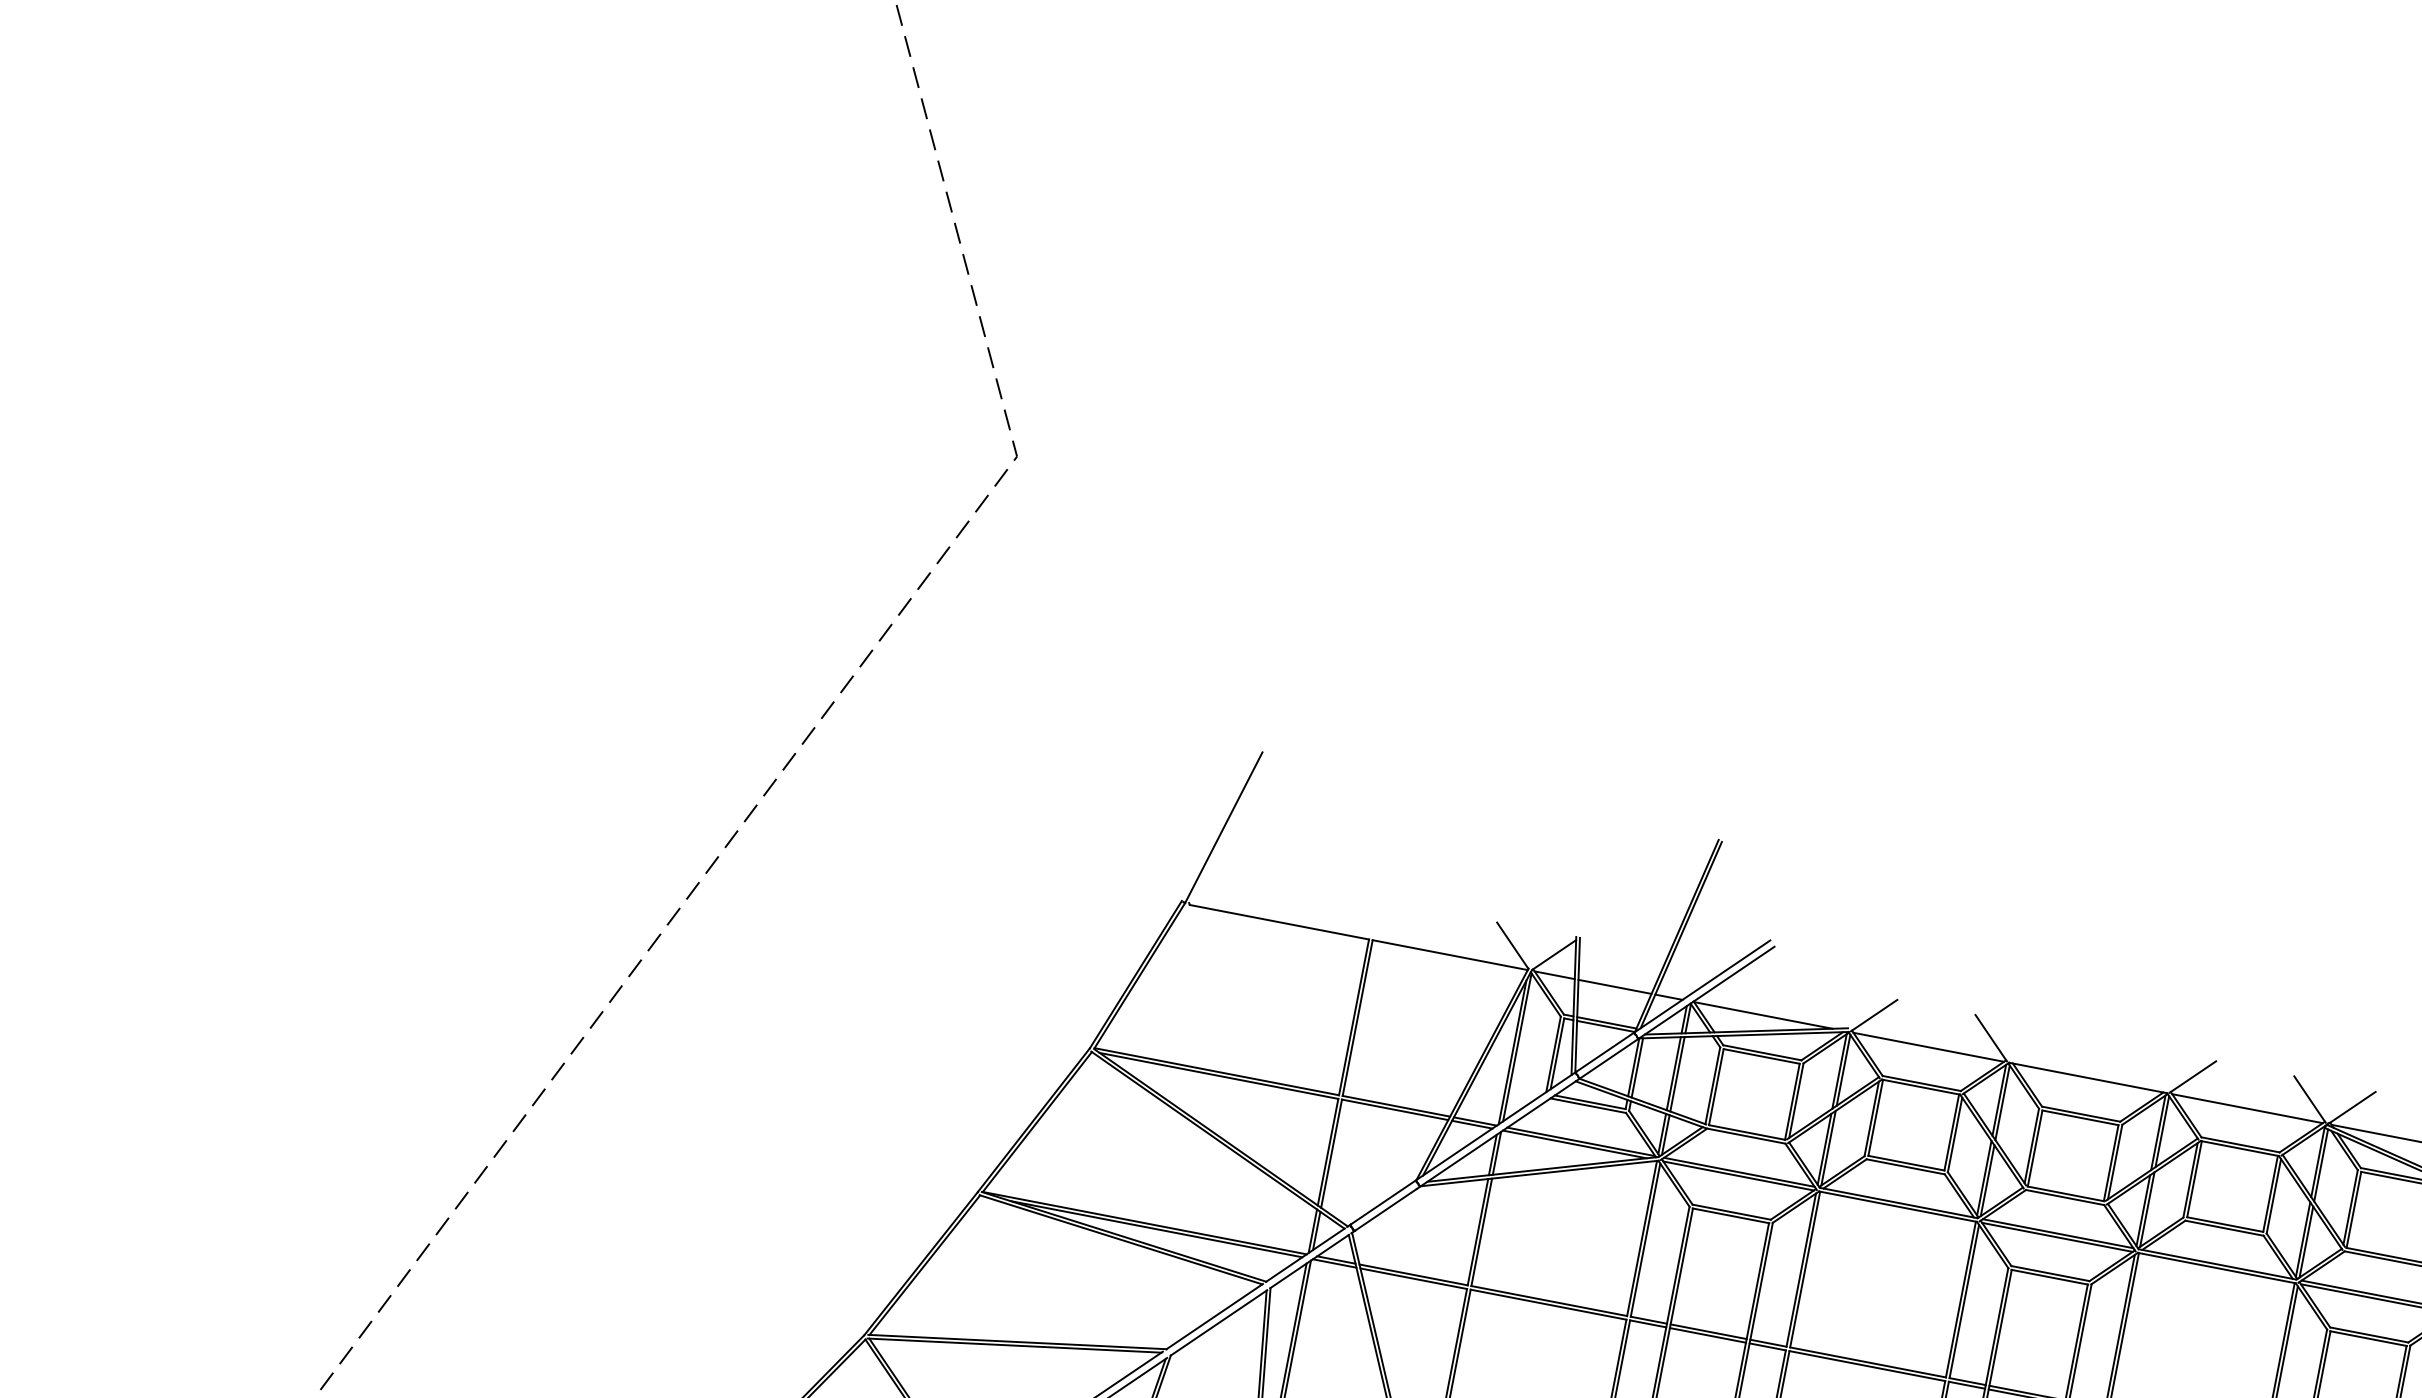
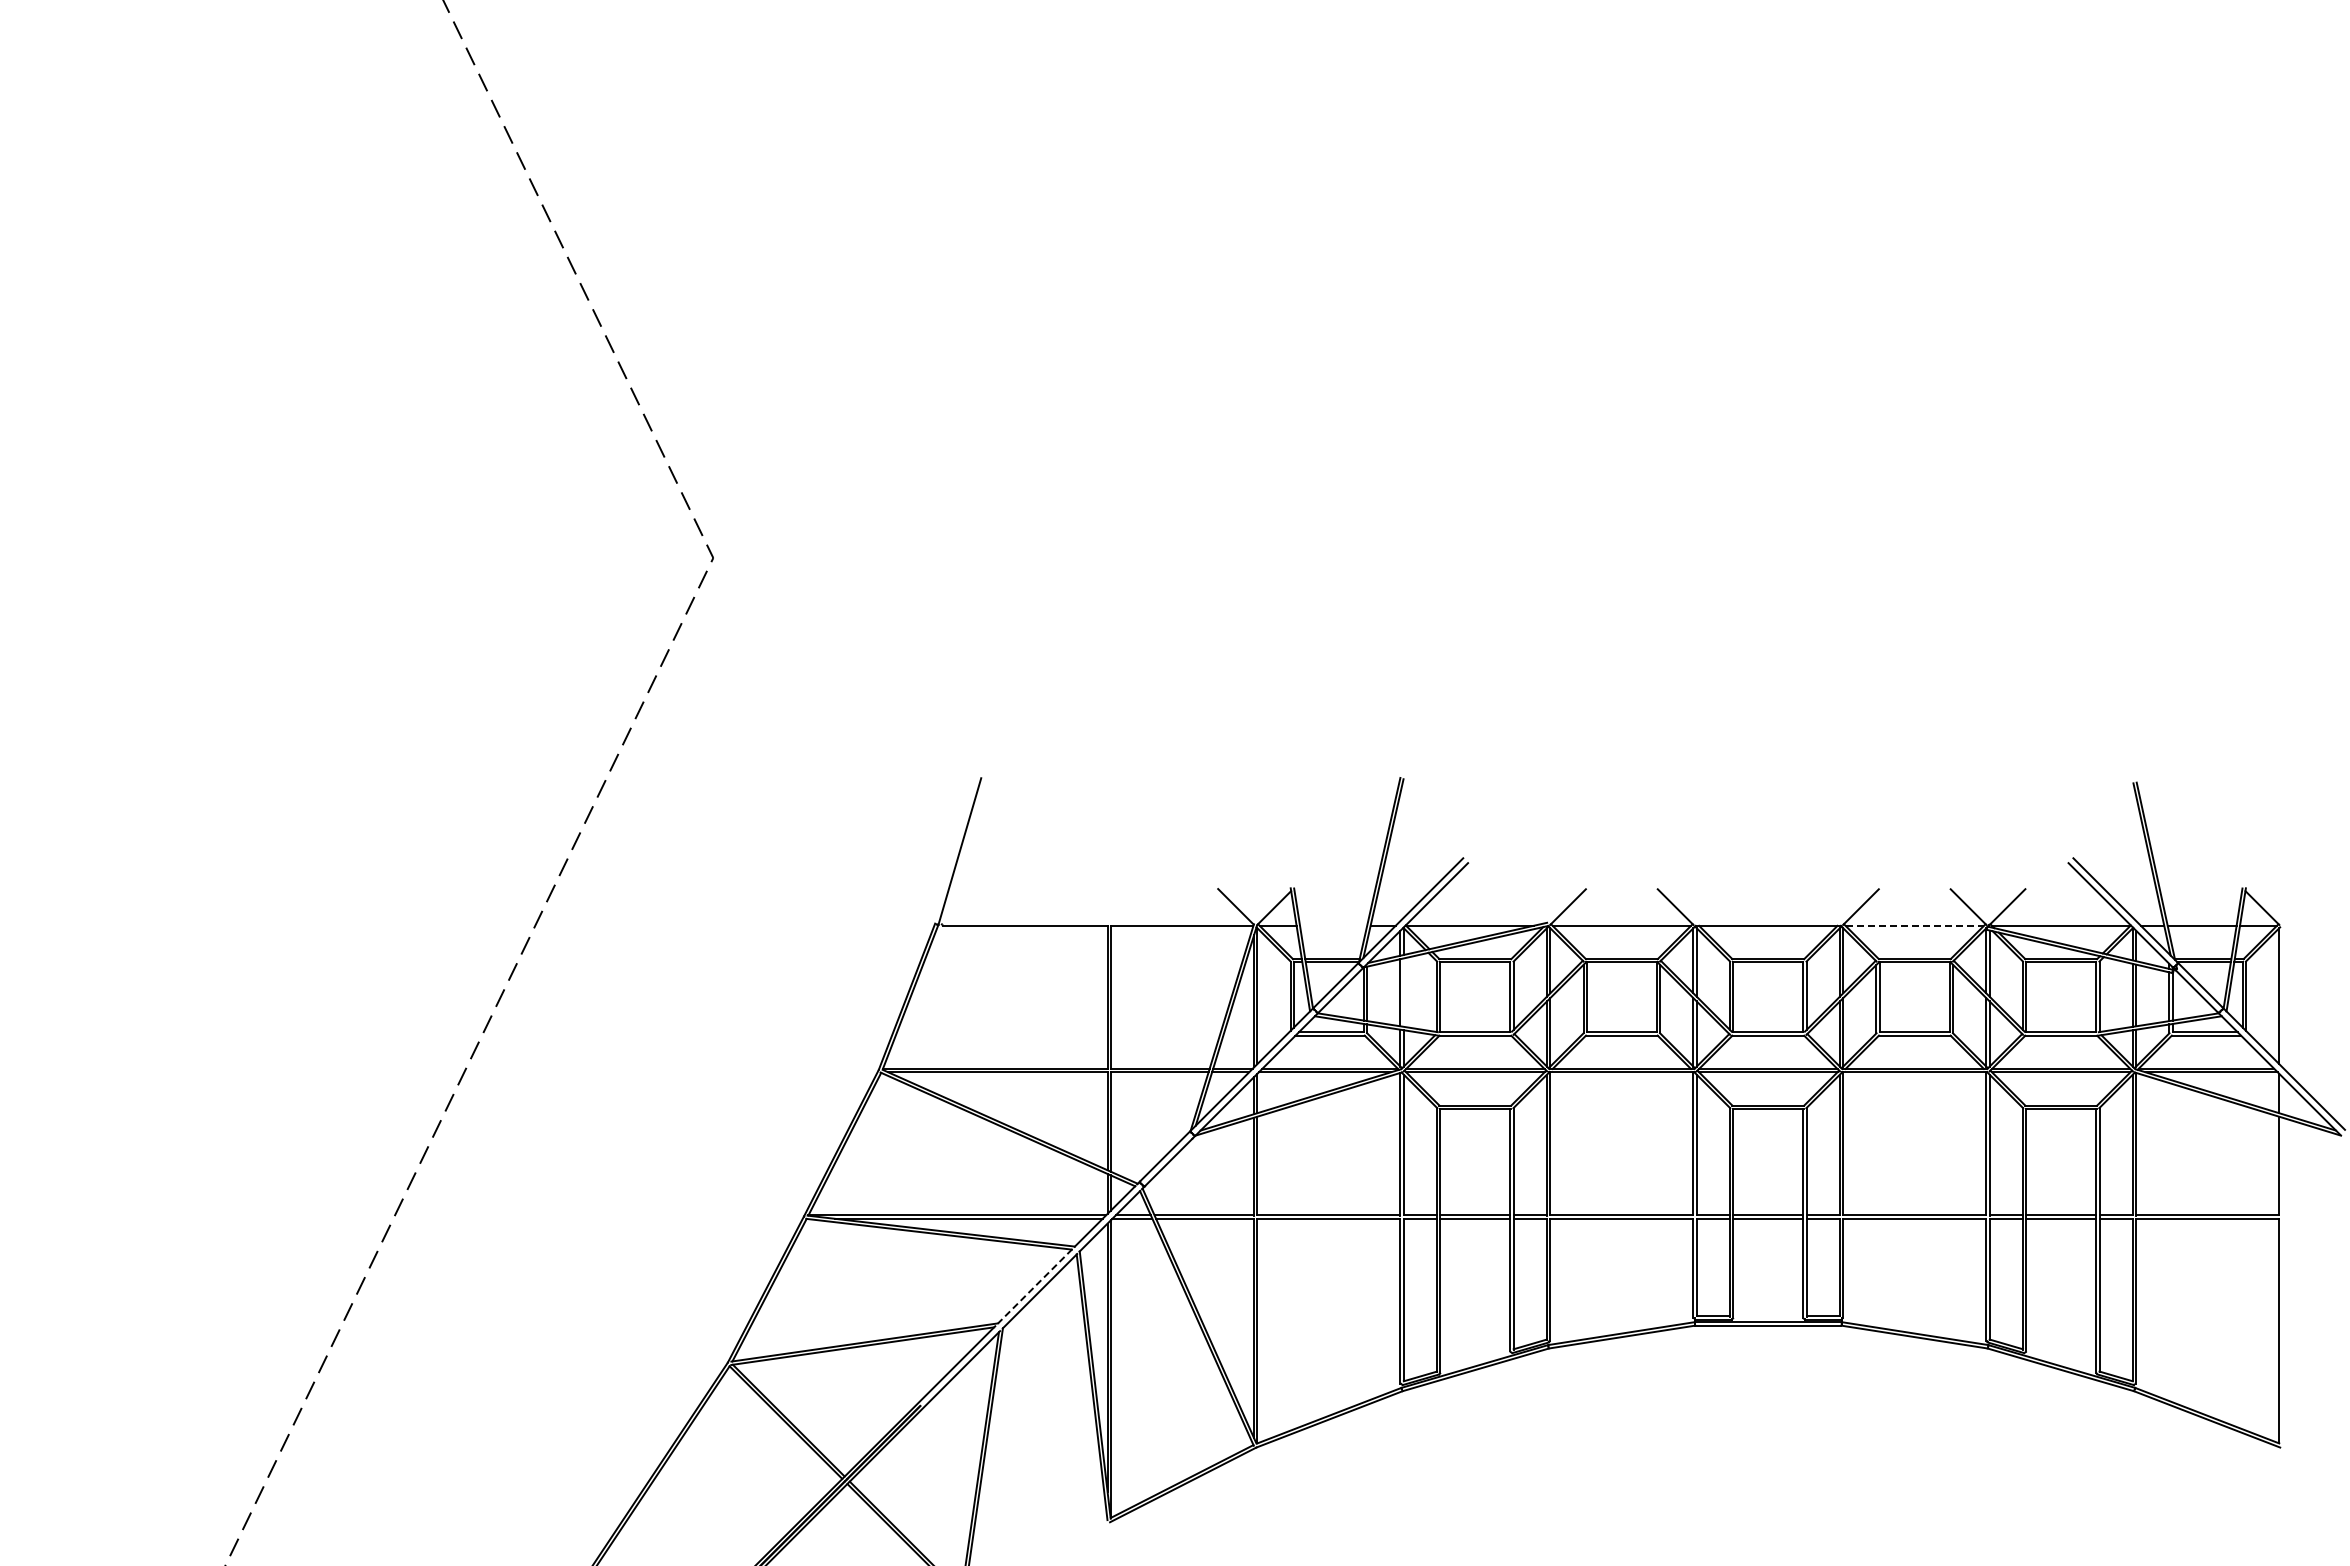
line: (1615, 986) -> (1333, 925), removed
line: (1677, 1074) -> (1403, 992), removed
line: (2248, 1108) -> (1915, 925), solid -> dashed
line: (1215, 1316) -> (1035, 1286), solid -> dashed

